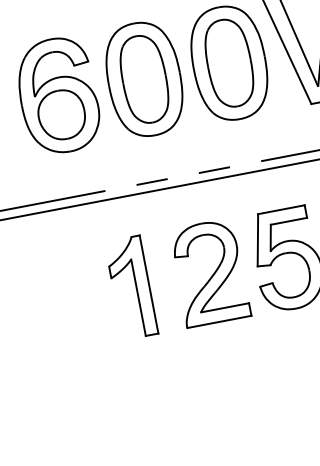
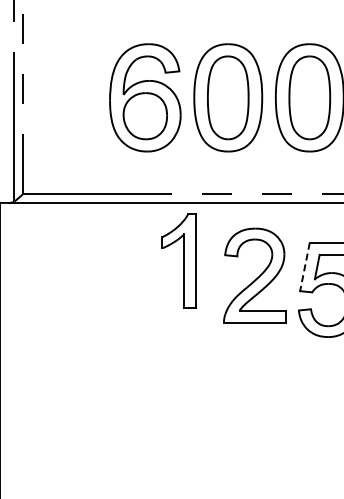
line: (257, 239) -> (304, 266), solid -> dashed
part: (209, 272) -> (254, 275), moved
part: (130, 287) -> (178, 260), moved

